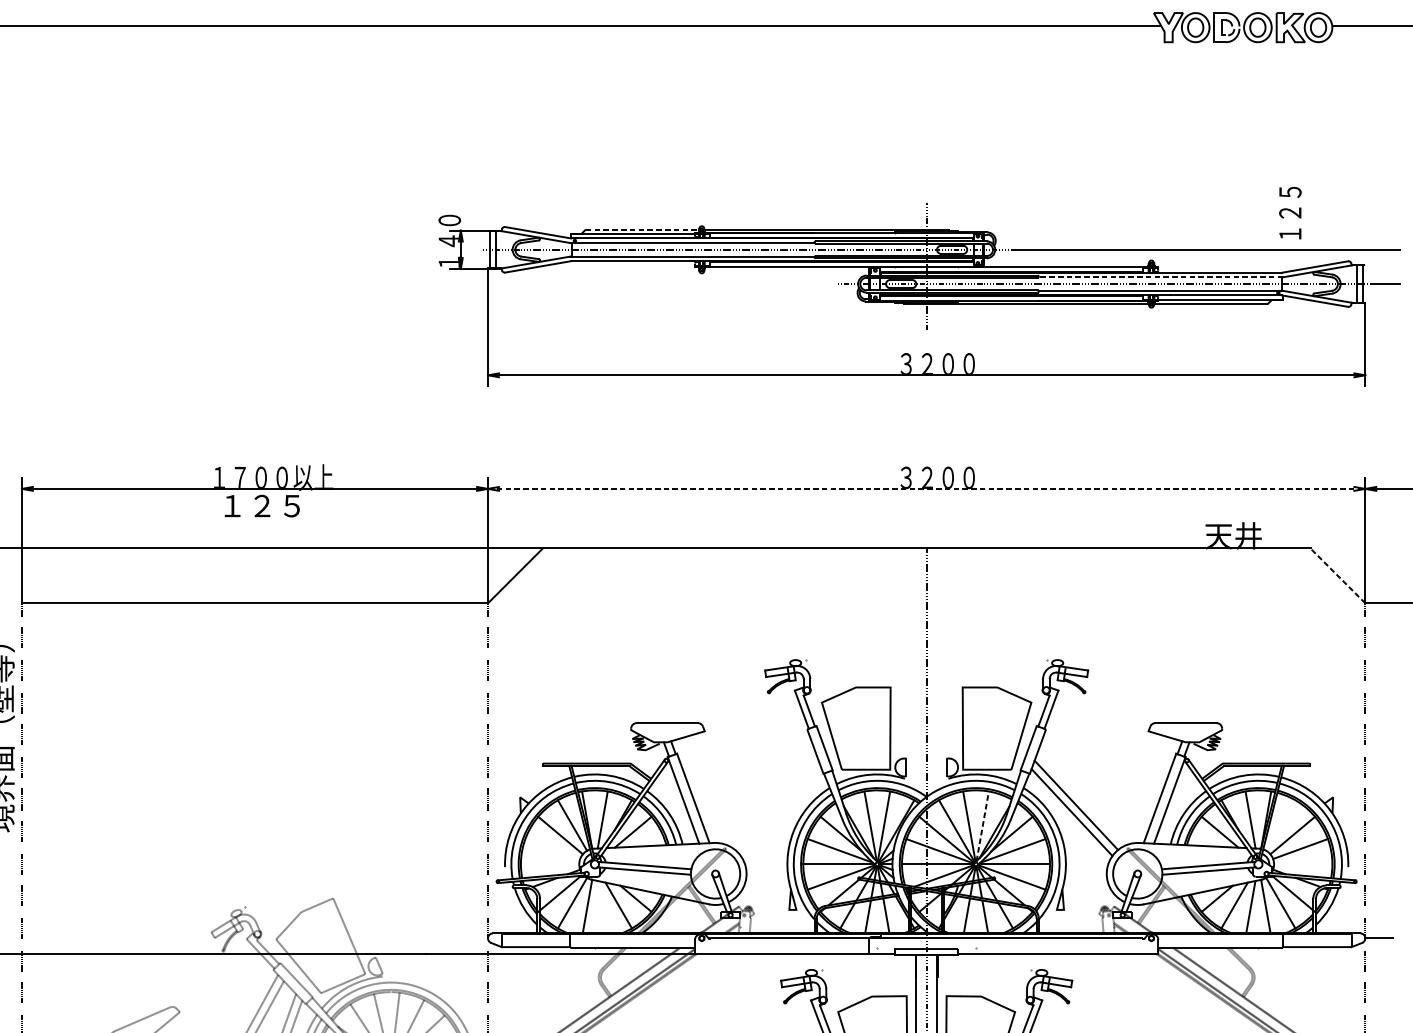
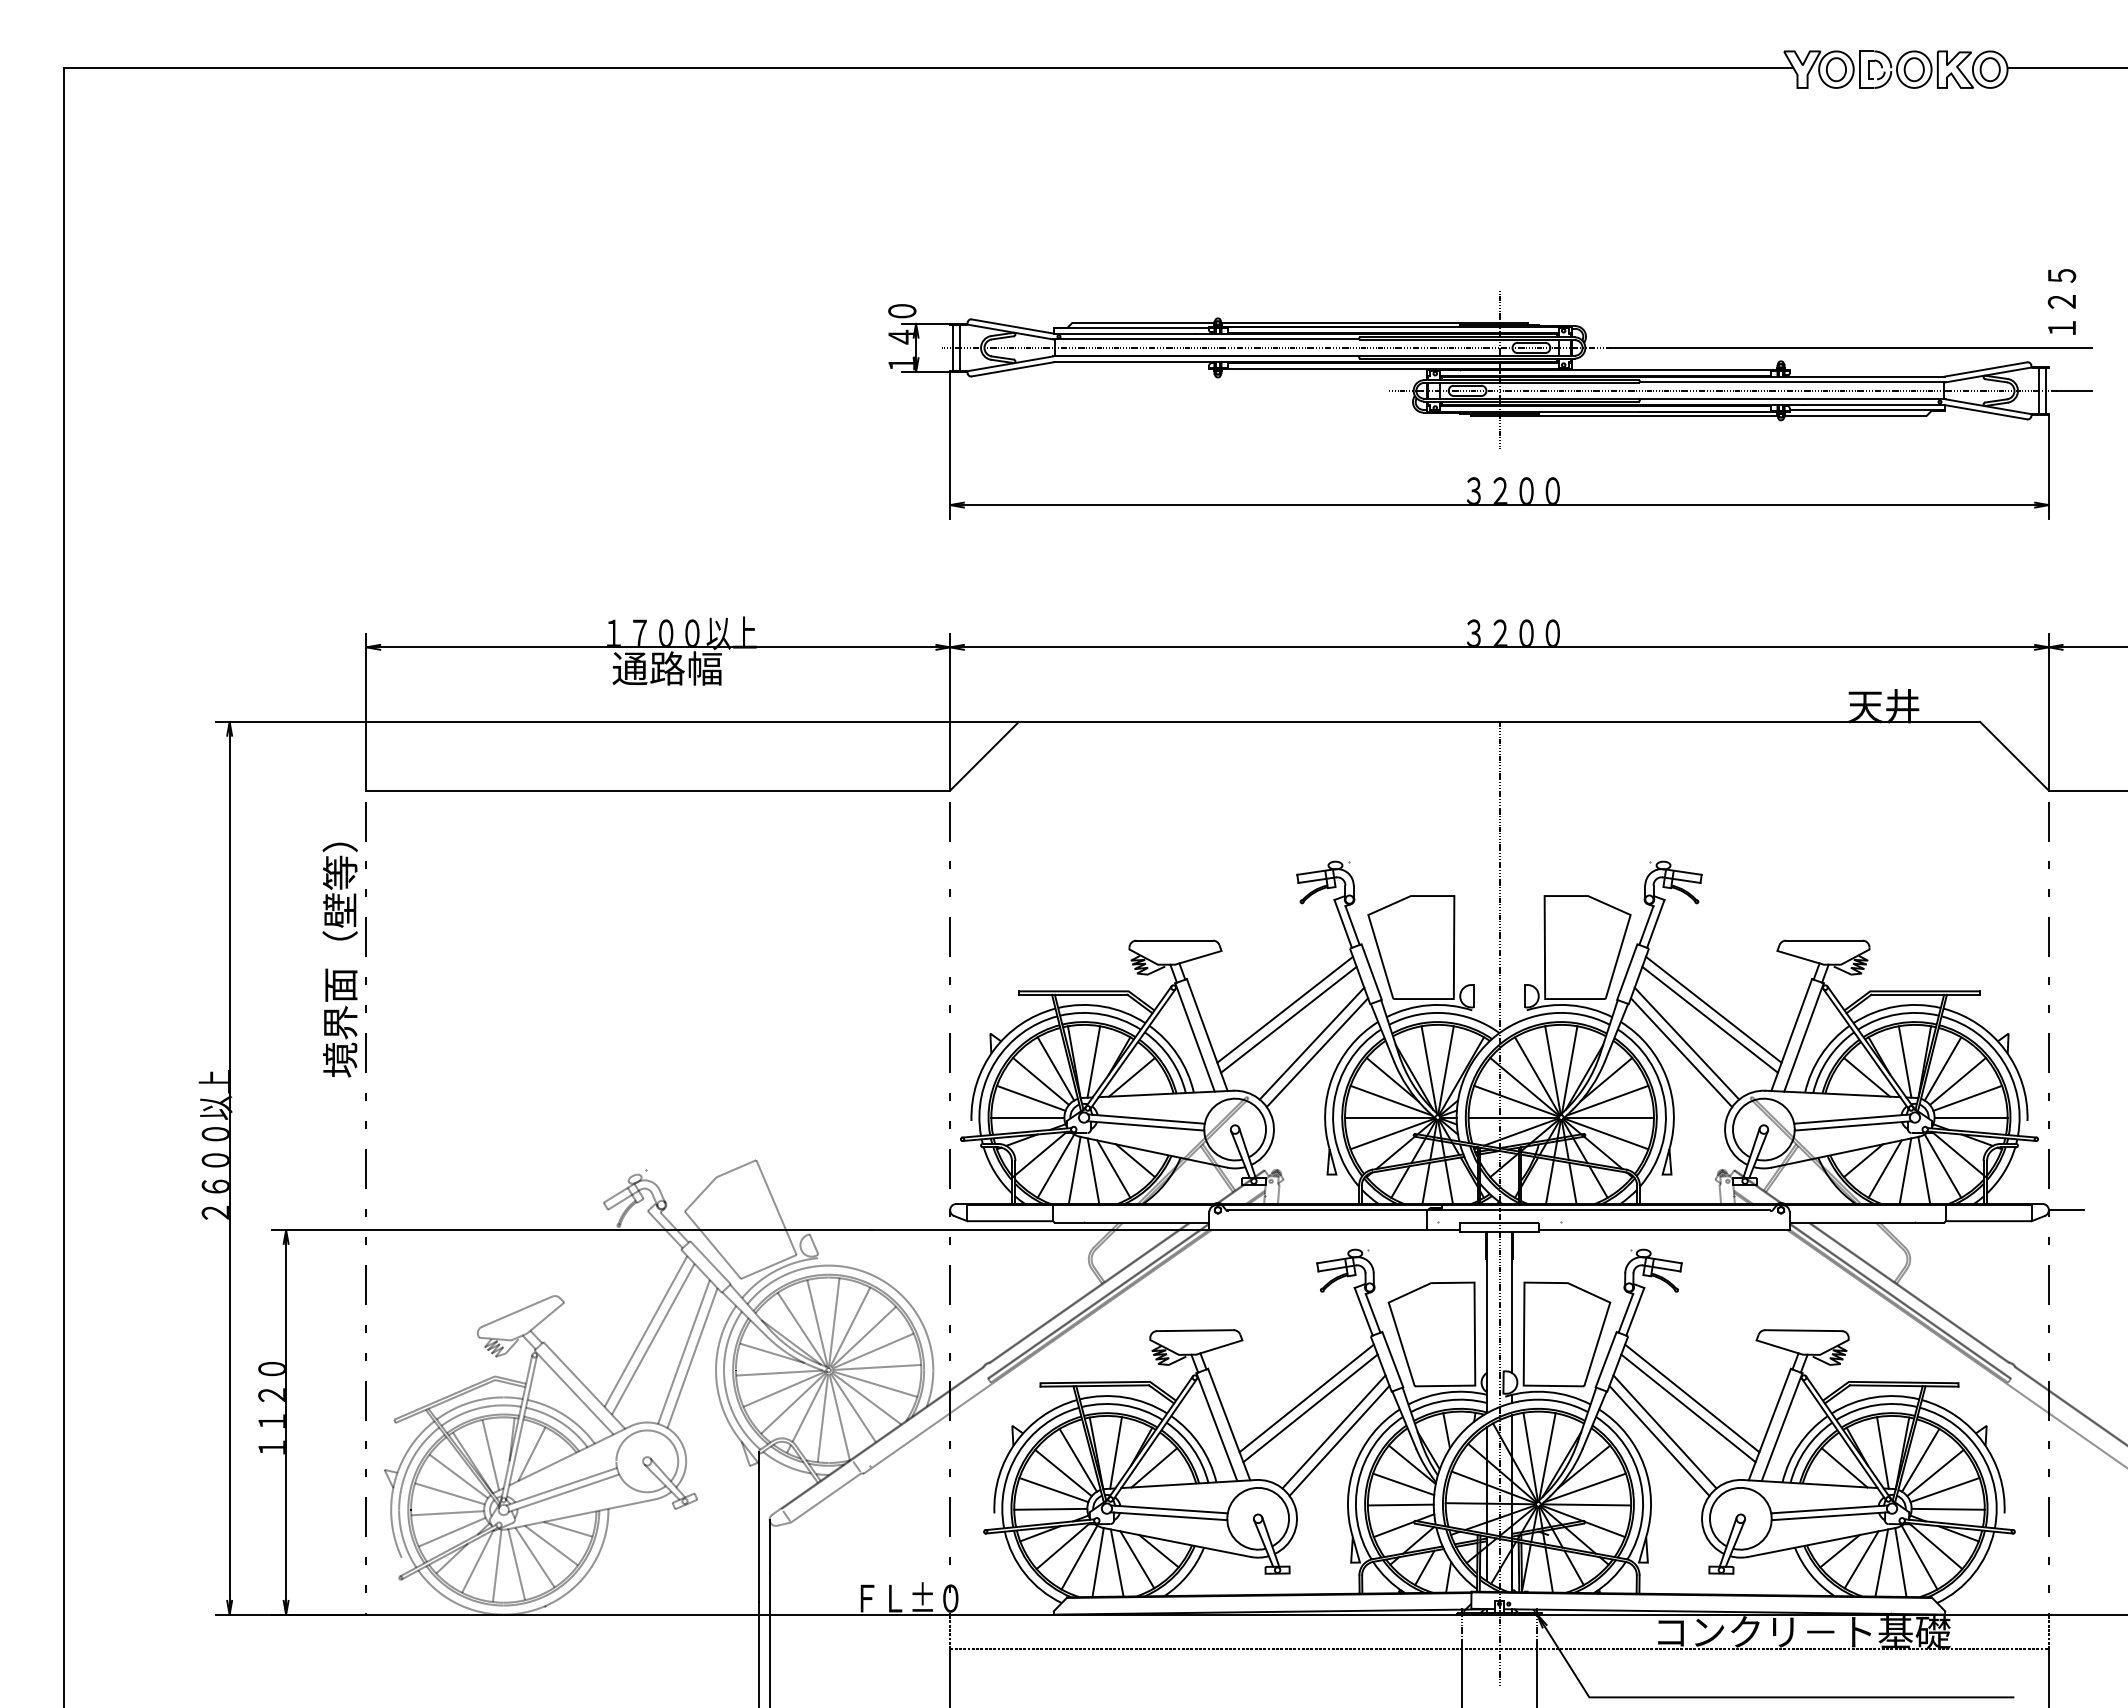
text: (1289, 212) -> (2061, 301), moved
line: (642, 229) -> (1143, 322), dashed -> solid
line: (1160, 277) -> (1792, 382), dashed -> solid
line: (927, 489) -> (1500, 647), dashed -> solid
text: (261, 505) -> (666, 668), １２５ -> 通路幅
line: (1337, 576) -> (2014, 756), dashed -> solid
line: (755, 778) -> (1285, 1009), added
line: (1097, 778) -> (1713, 1009), added
line: (758, 786) -> (1288, 1019), added
line: (1094, 786) -> (1709, 1019), added
line: (776, 805) -> (1311, 1043), added
line: (781, 812) -> (1317, 1052), added
line: (982, 825) -> (1569, 1069), dashed -> solid
line: (1280, 825) -> (1942, 1068), added
line: (552, 848) -> (1030, 1097), added
line: (549, 864) -> (1027, 1117), added
line: (1302, 864) -> (1970, 1117), added
line: (602, 907) -> (1093, 1171), added

